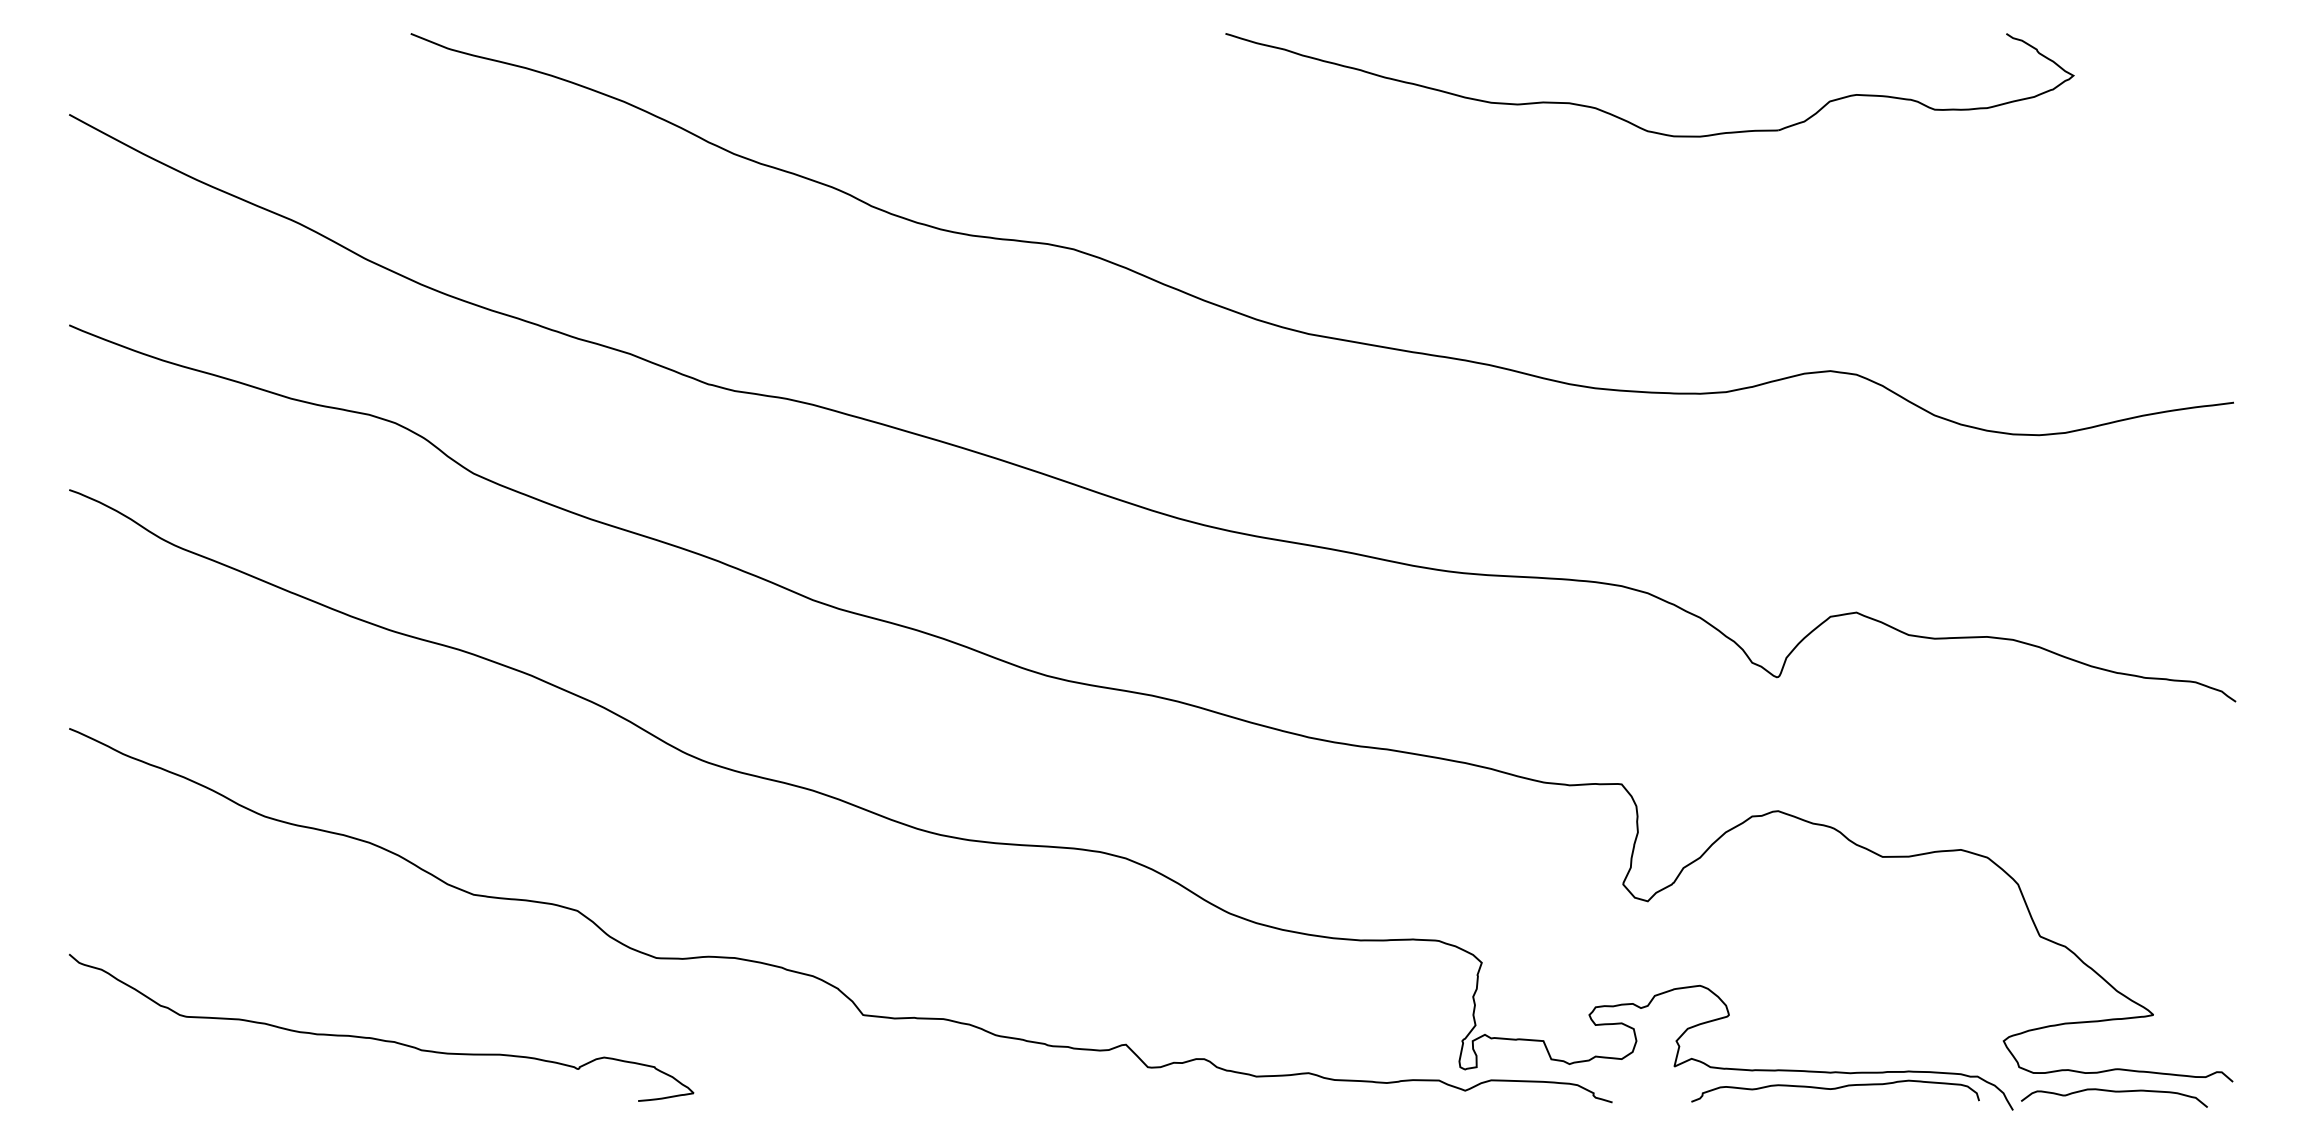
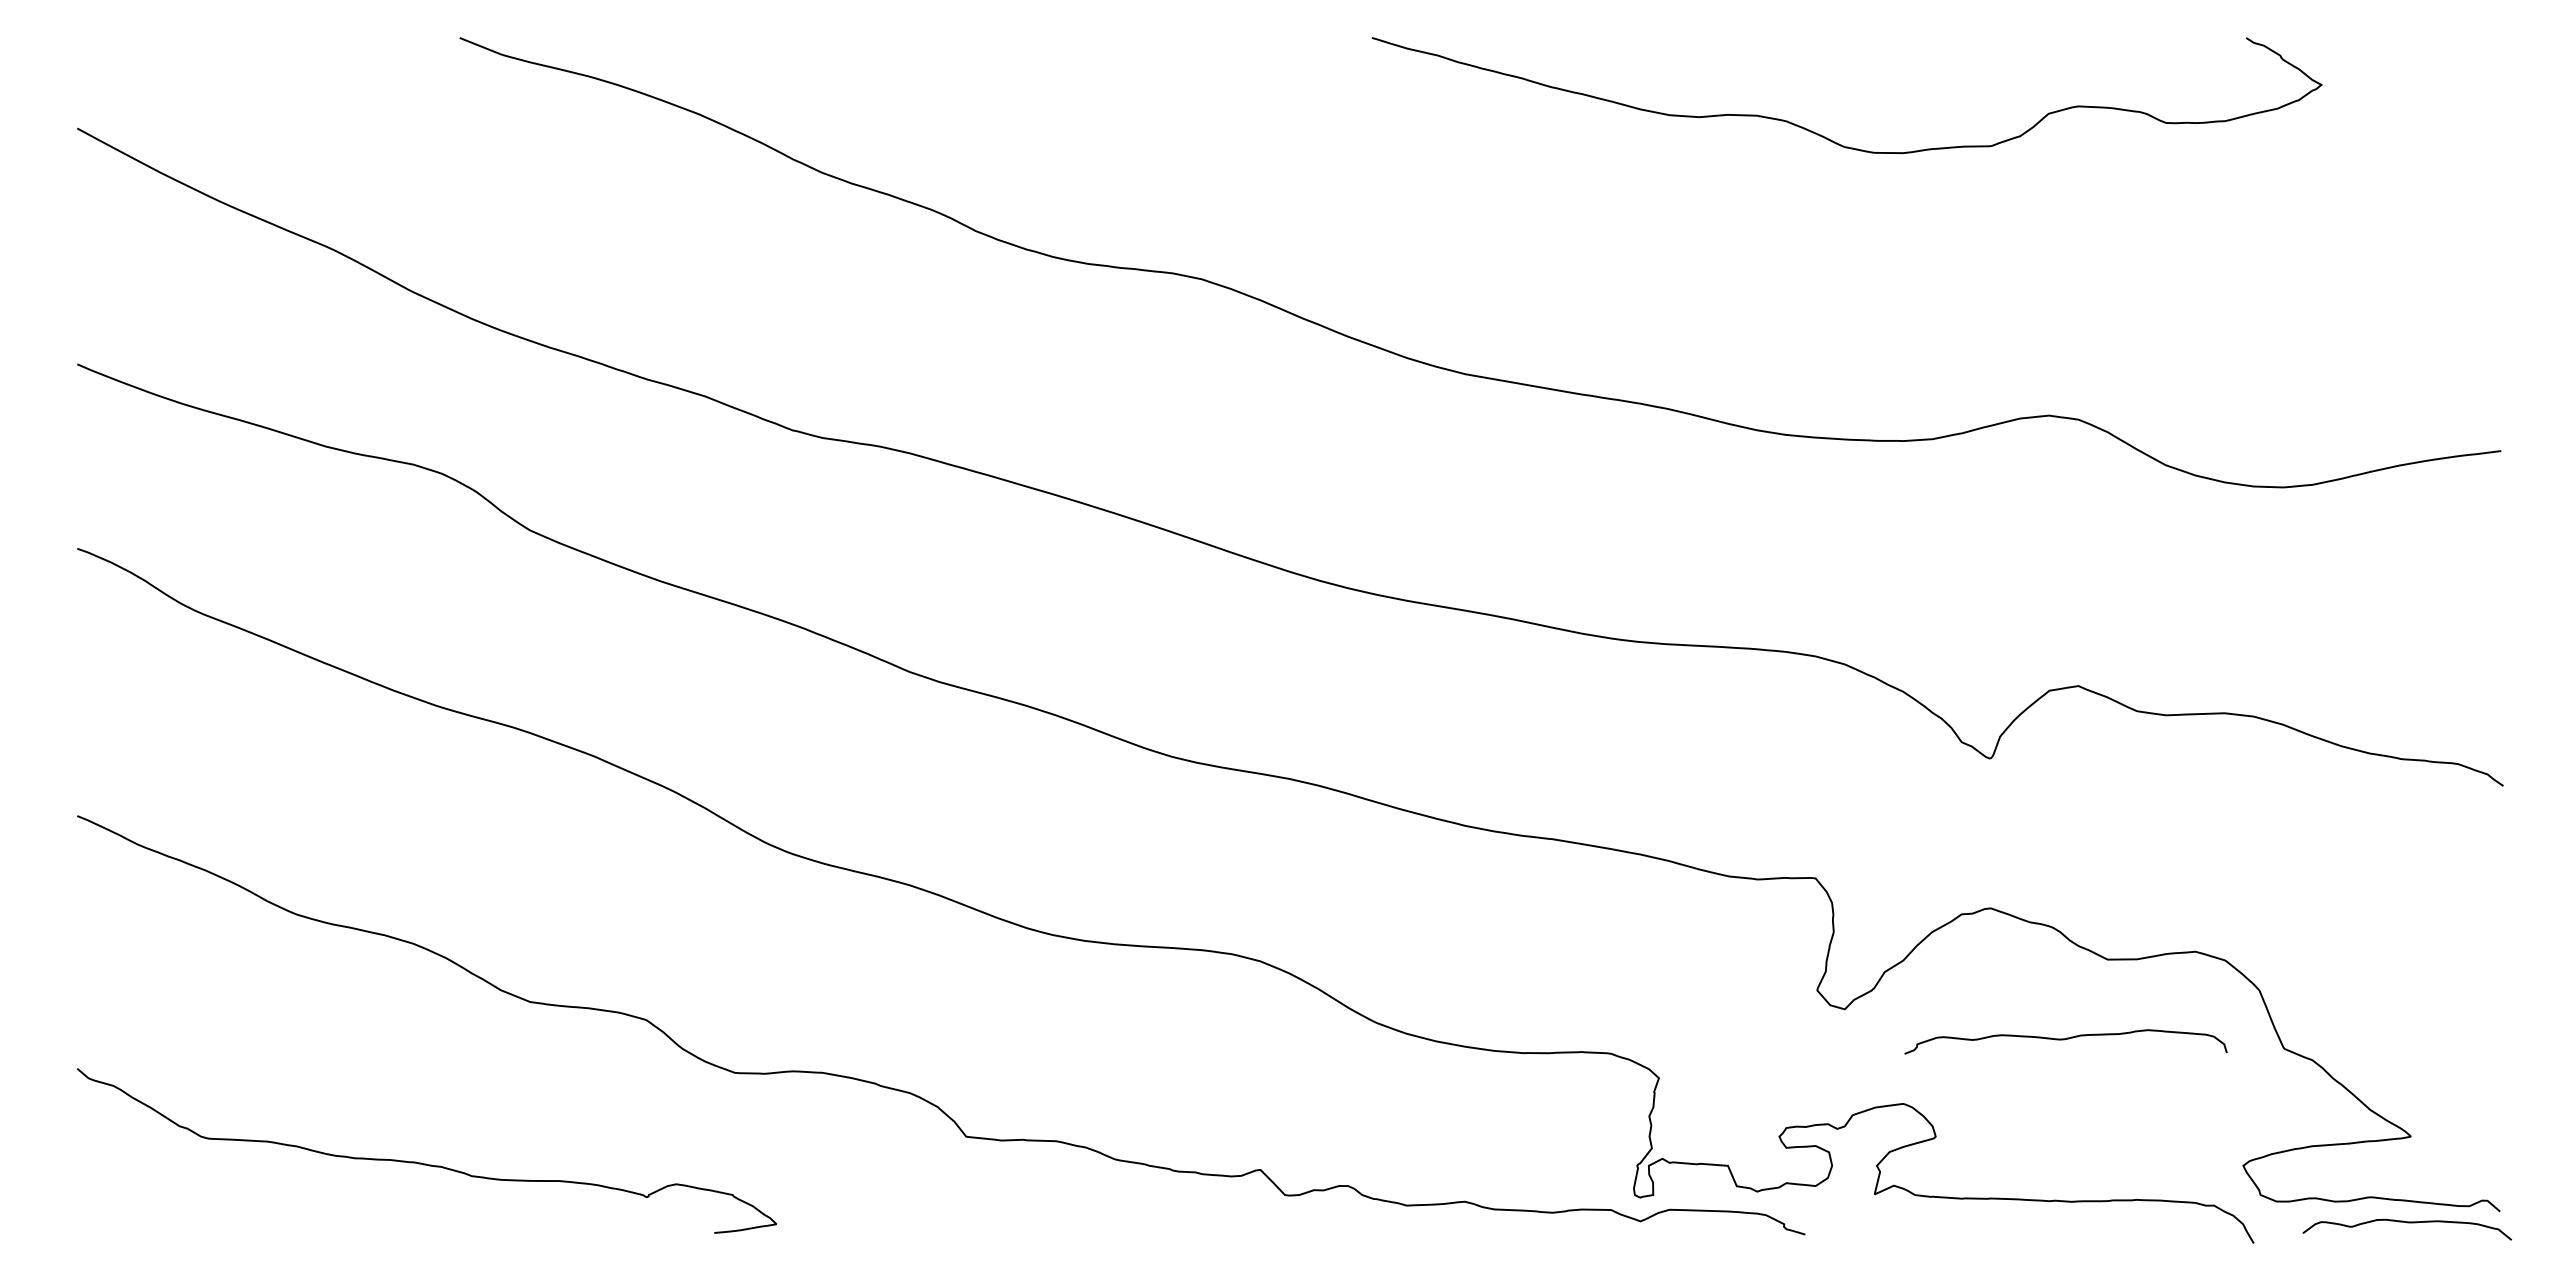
curve: (1834, 1089) -> (2064, 1040), moved
curve: (2114, 1092) -> (2407, 1223), moved

